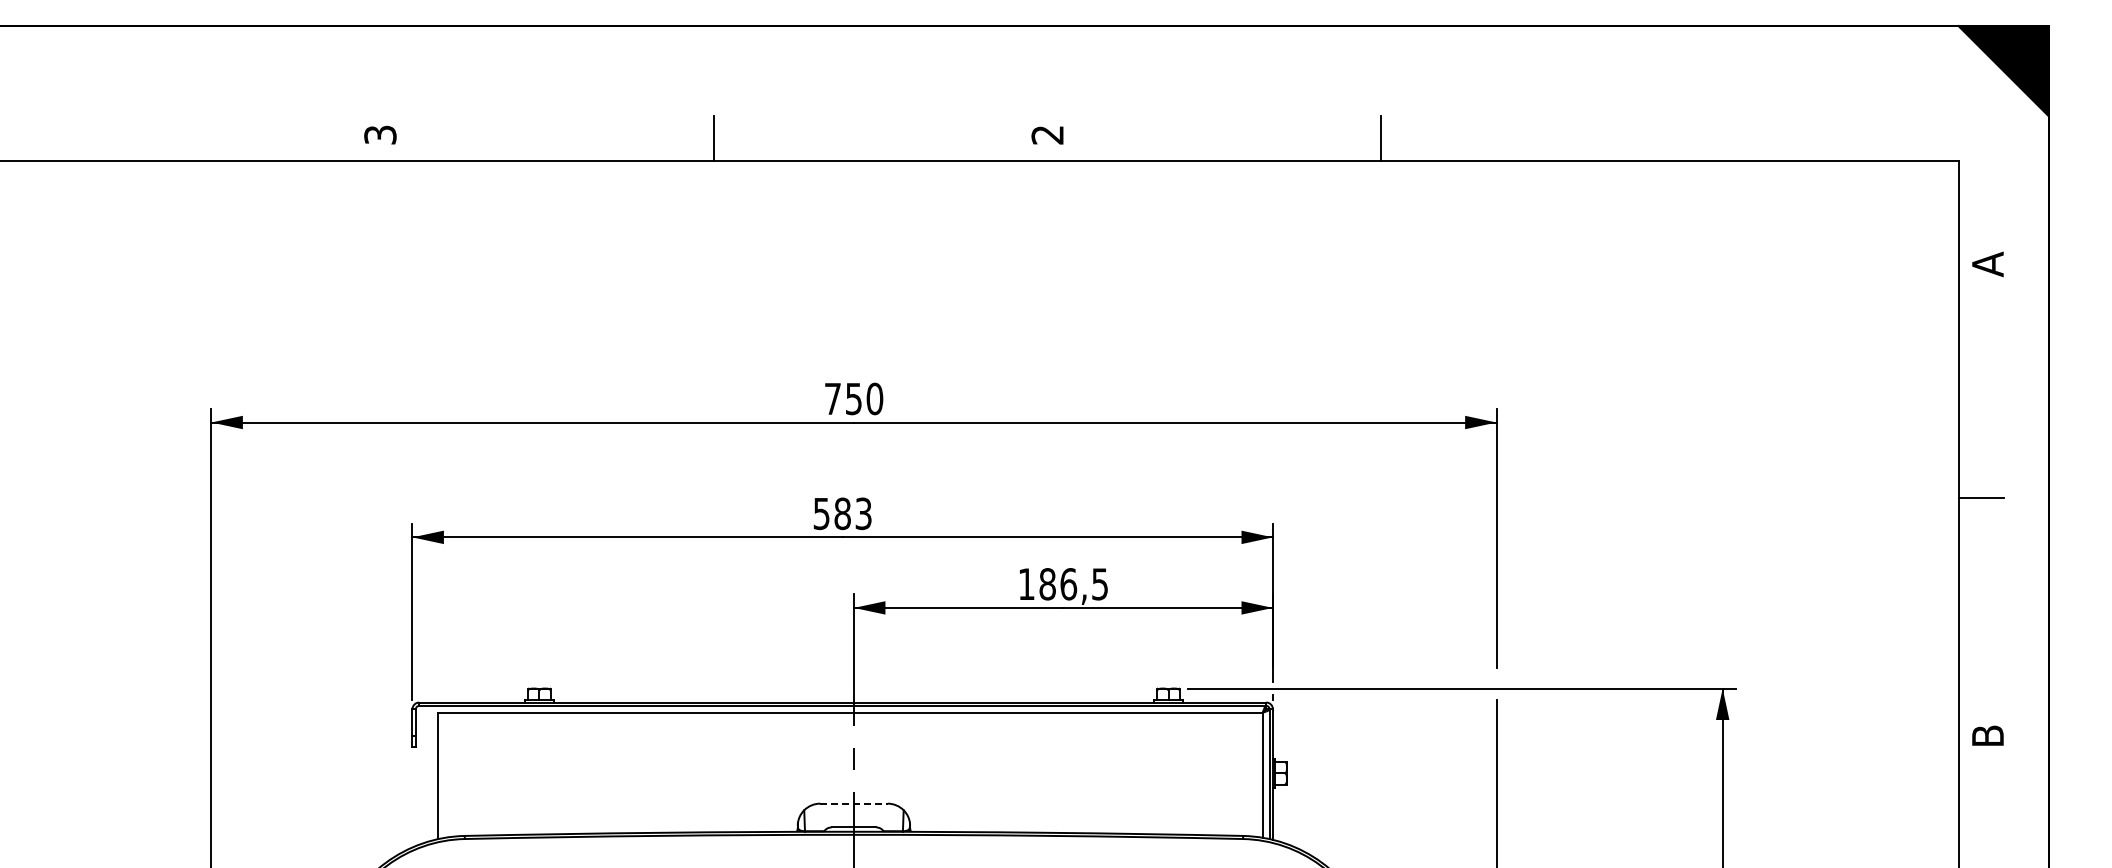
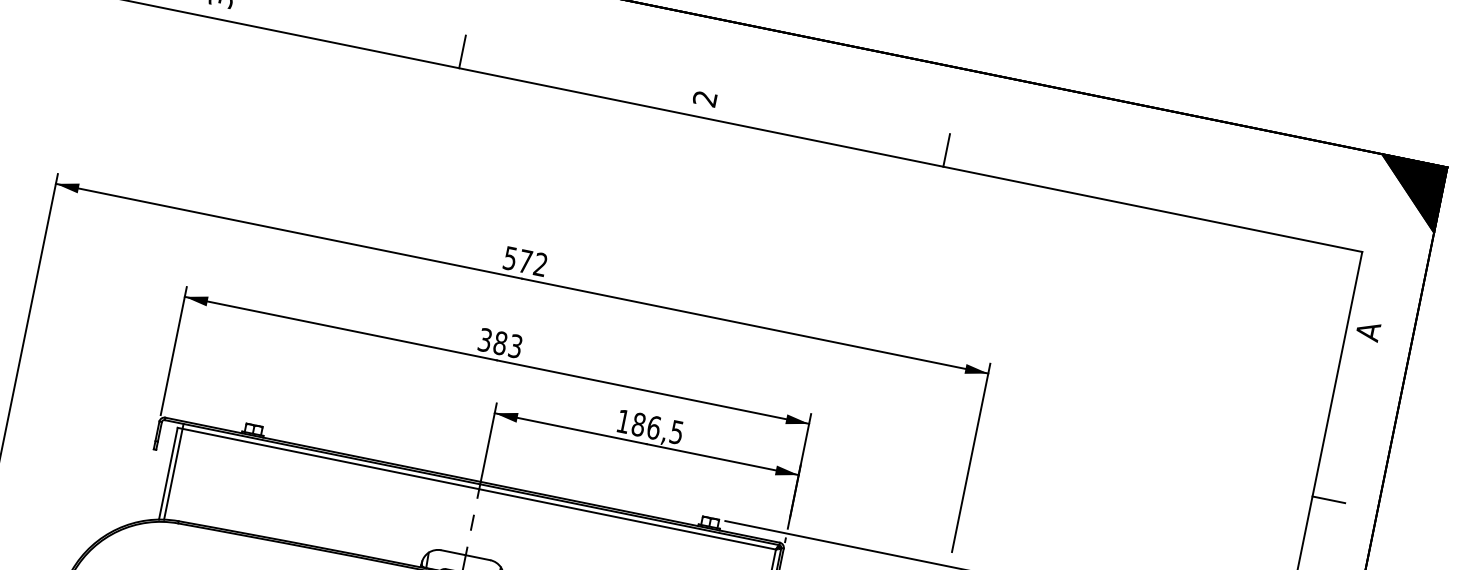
text: (854, 398) -> (526, 261), 750 -> 572
text: (821, 513) -> (485, 339), 583 -> 383
line: (445, 771) -> (174, 471), added
line: (853, 803) -> (465, 555), dashed -> solid

